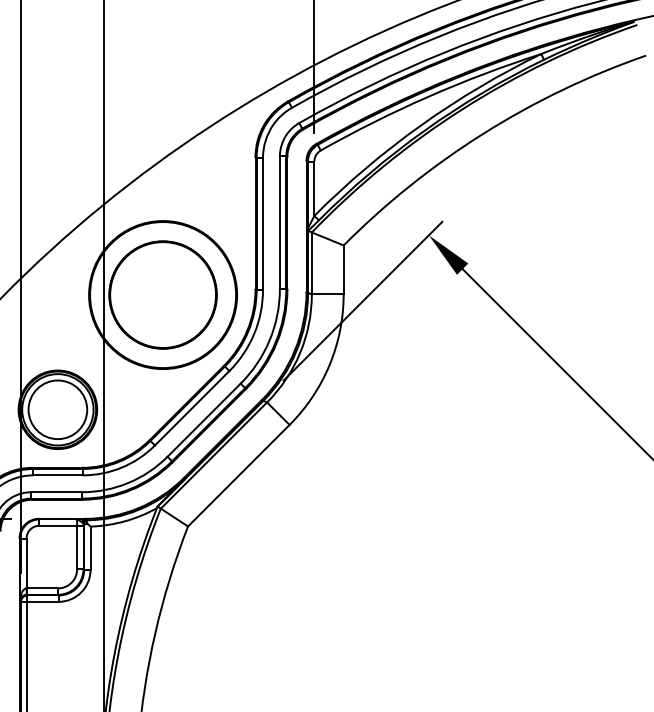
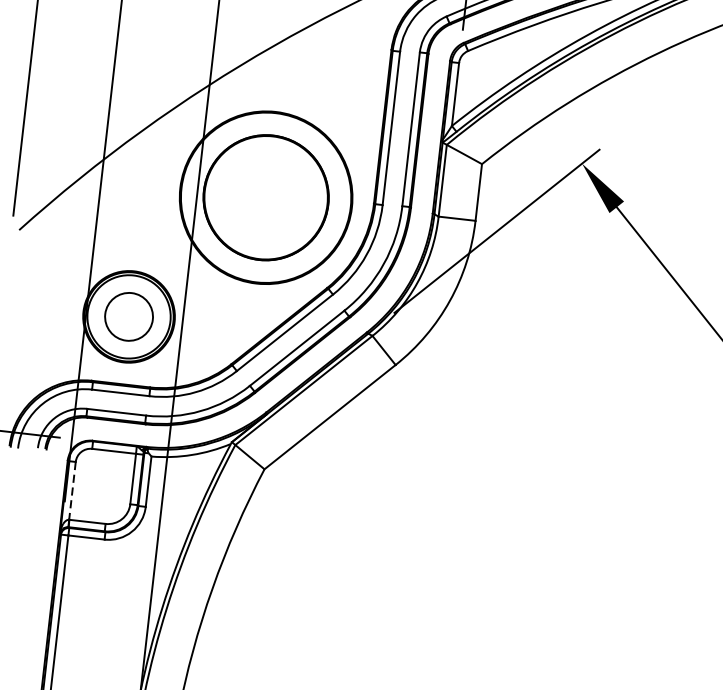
circle: (57, 409) -> (128, 316), size x0.7
line: (26, 563) -> (72, 490), solid -> dashed

